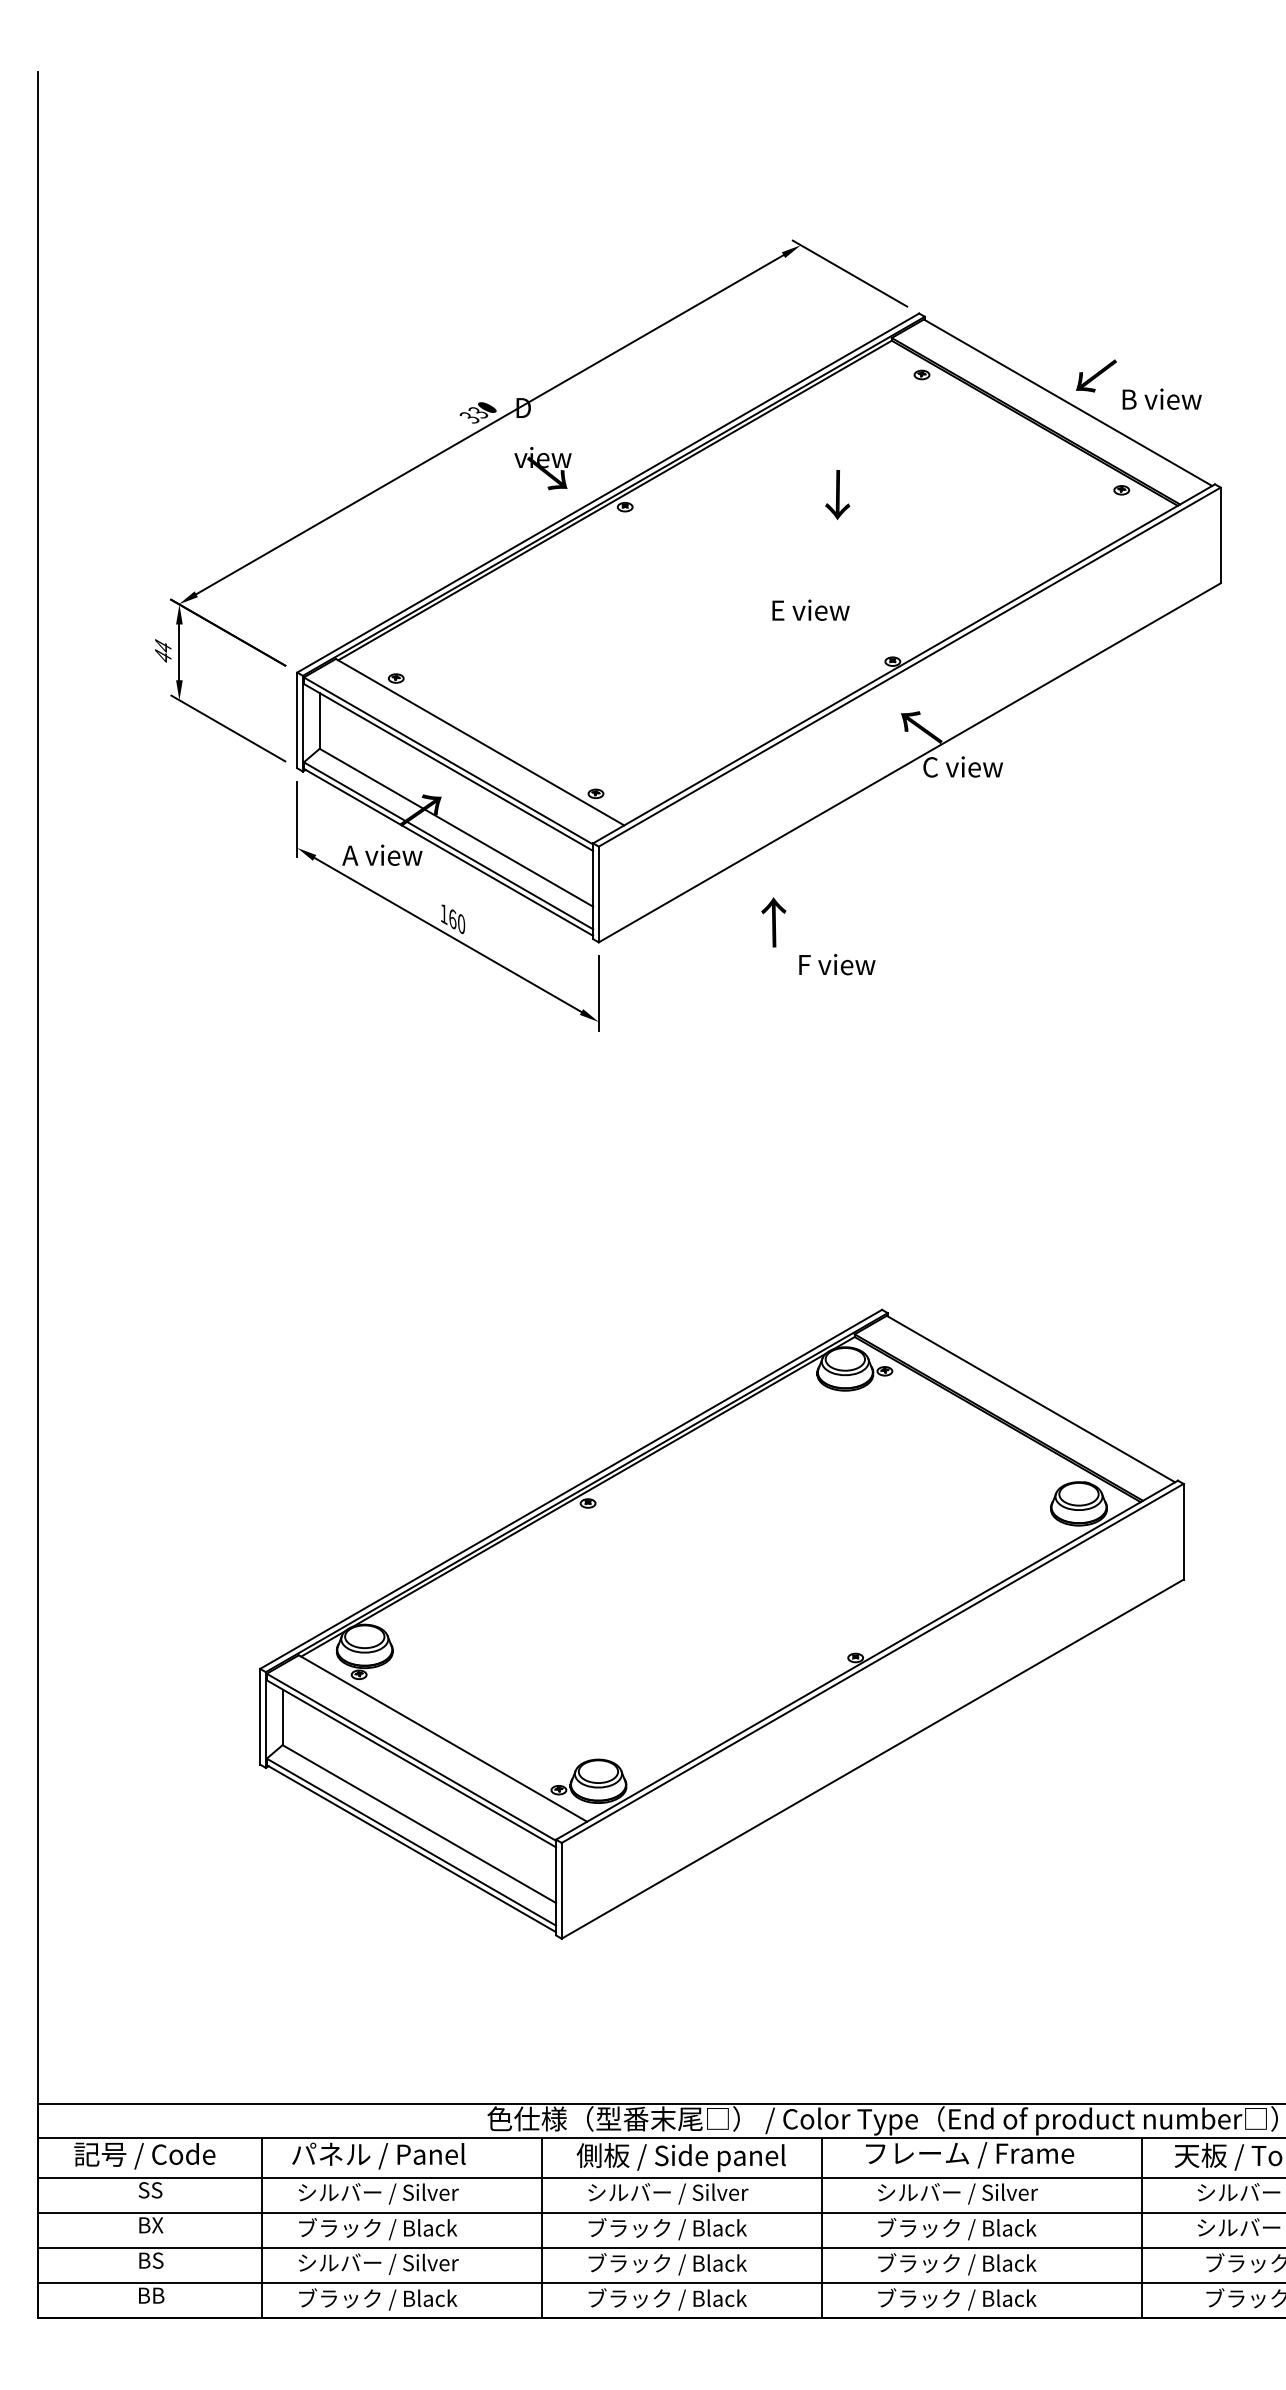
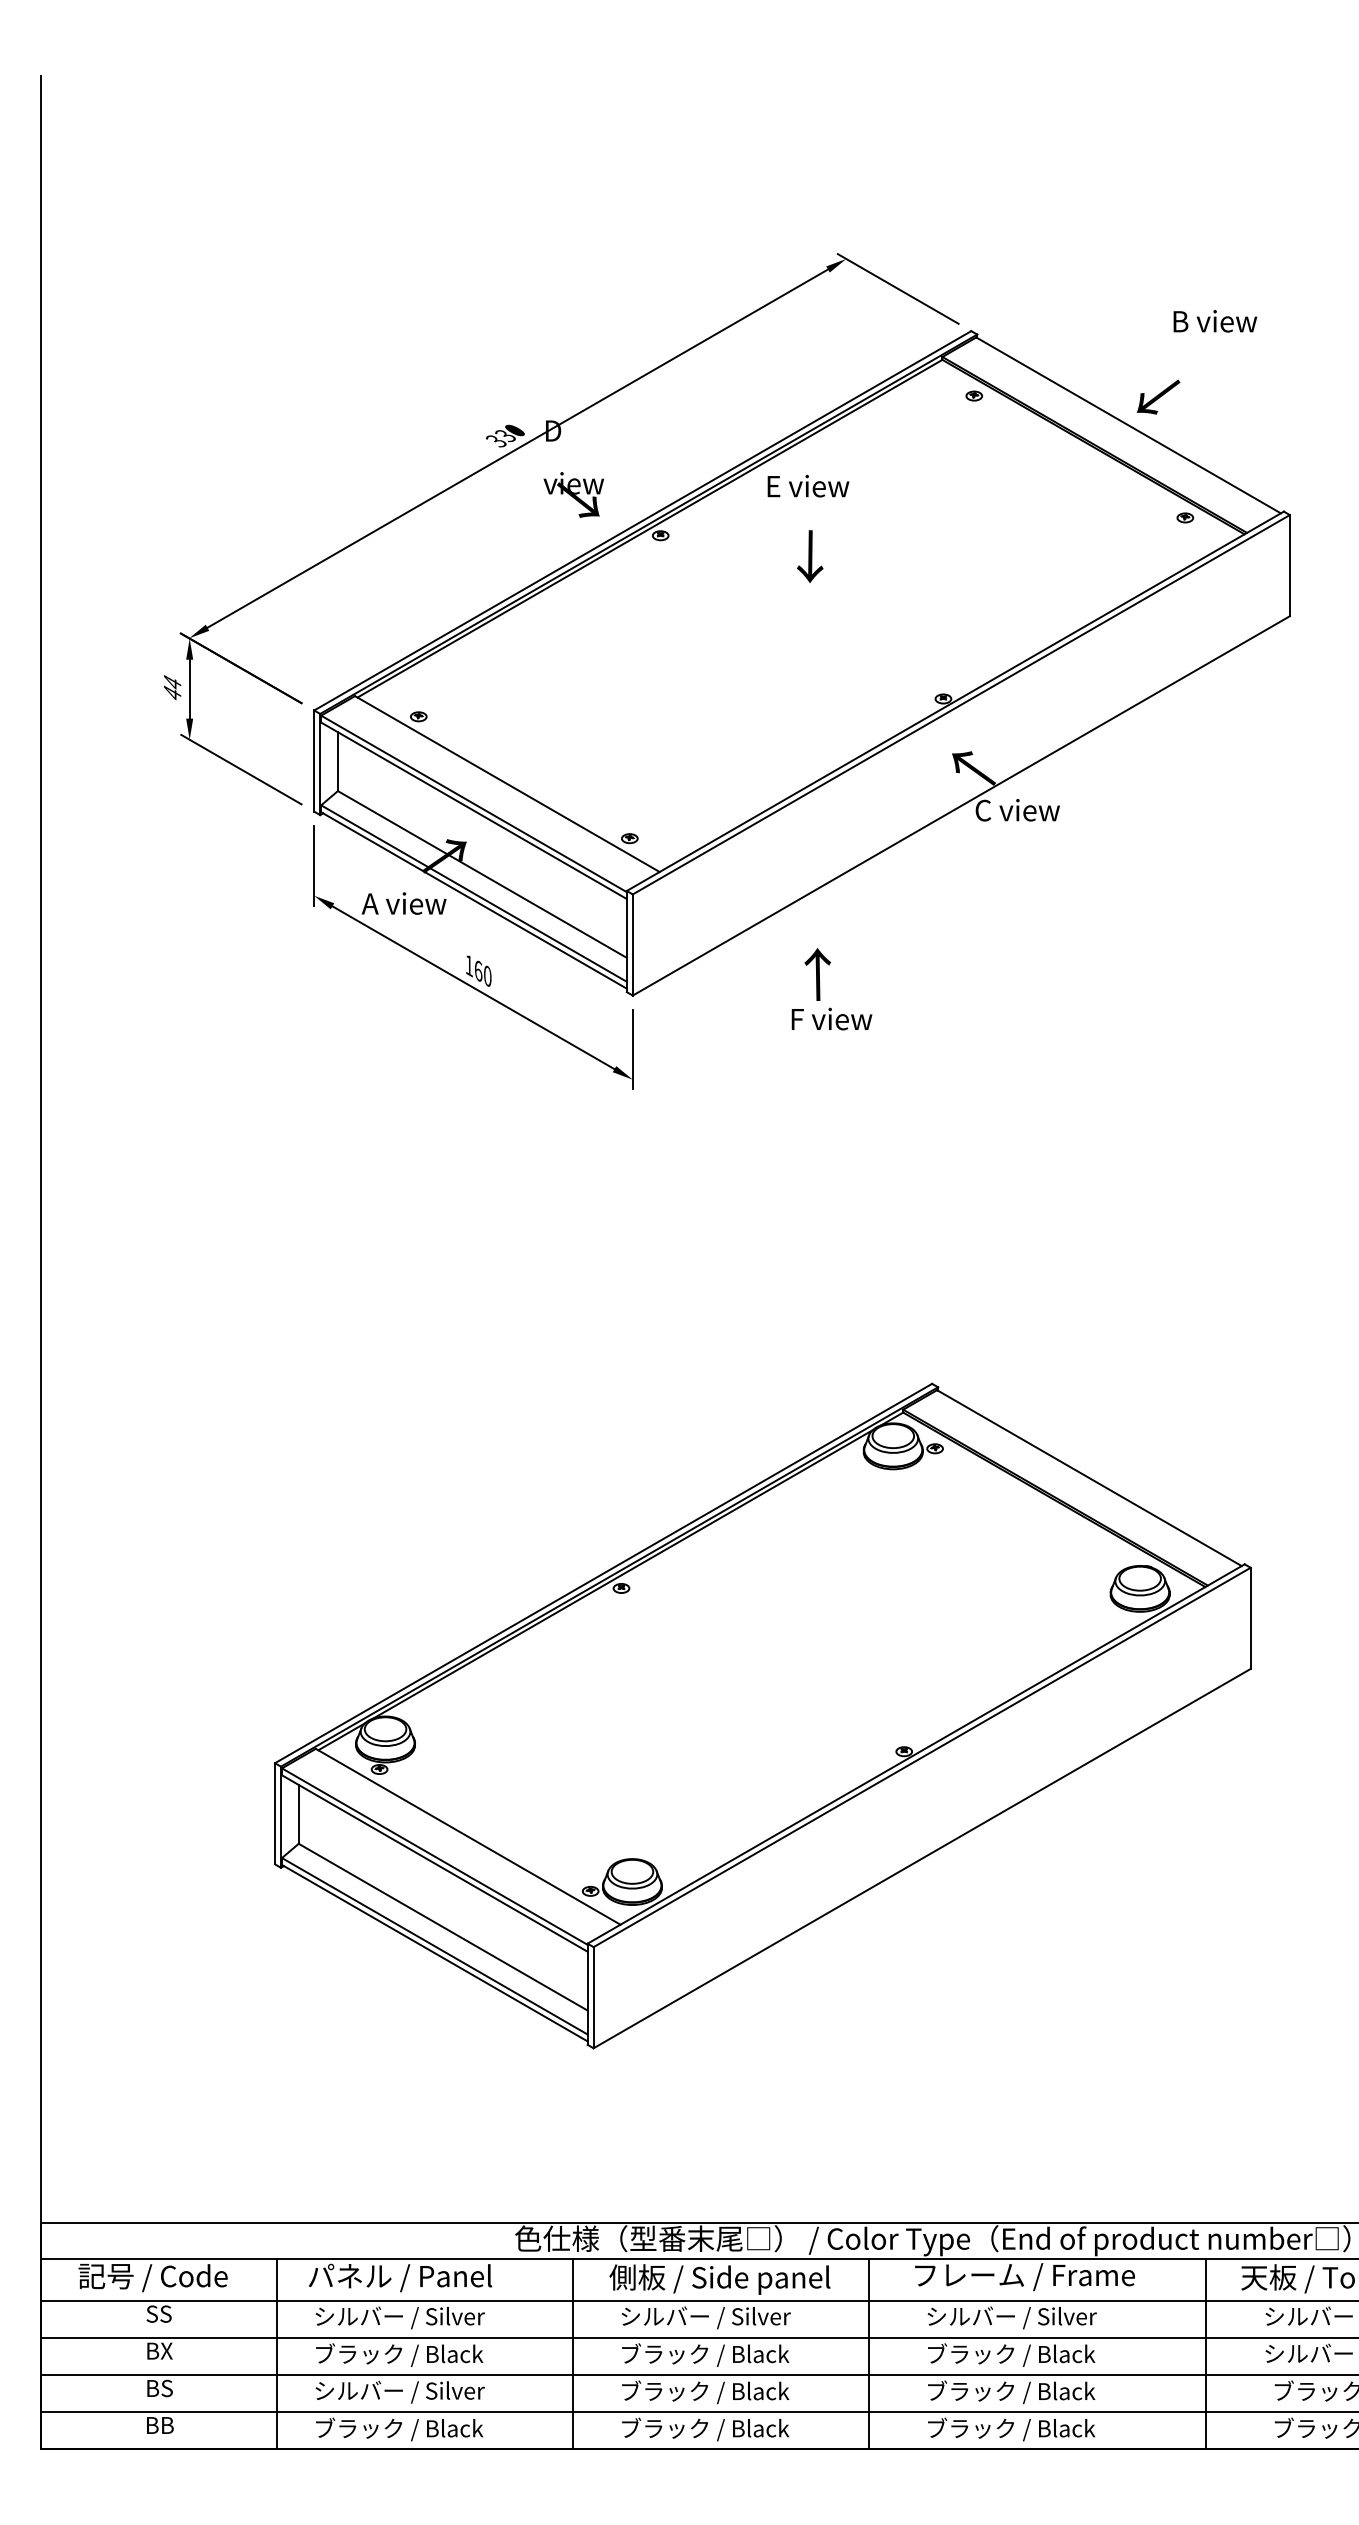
text: (1161, 398) -> (1214, 320), moved
text: (837, 494) -> (809, 556), moved
text: (810, 609) -> (807, 485), moved
text: (837, 964) -> (832, 1018), moved

